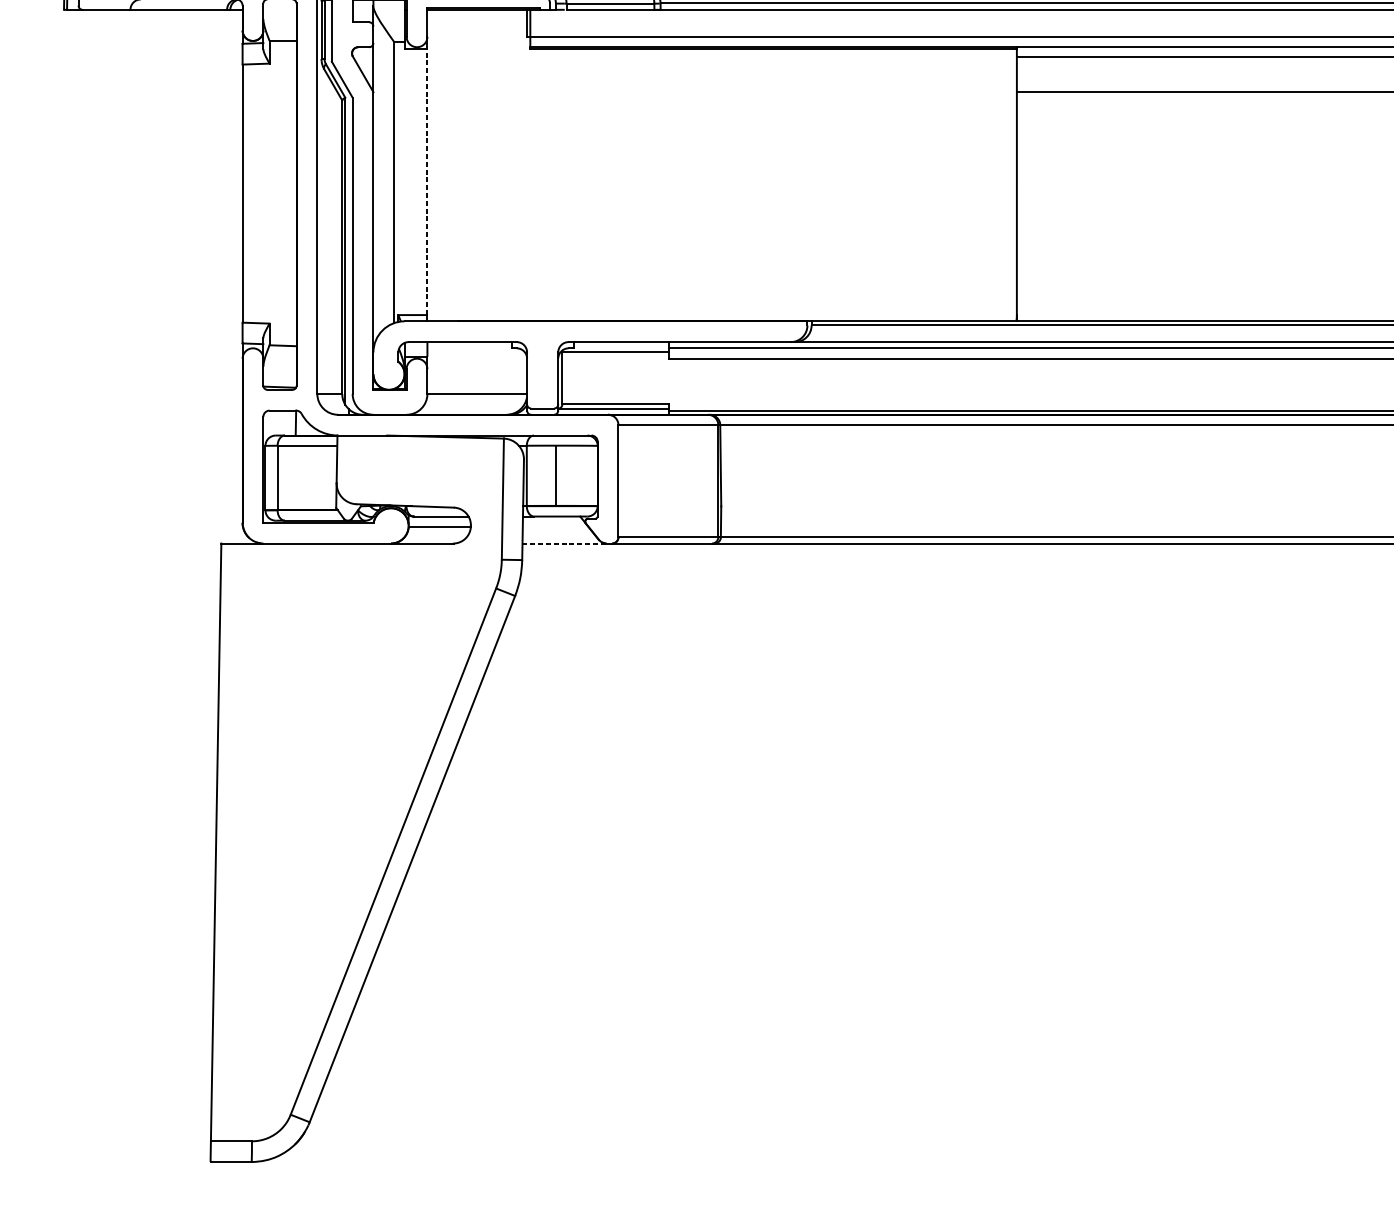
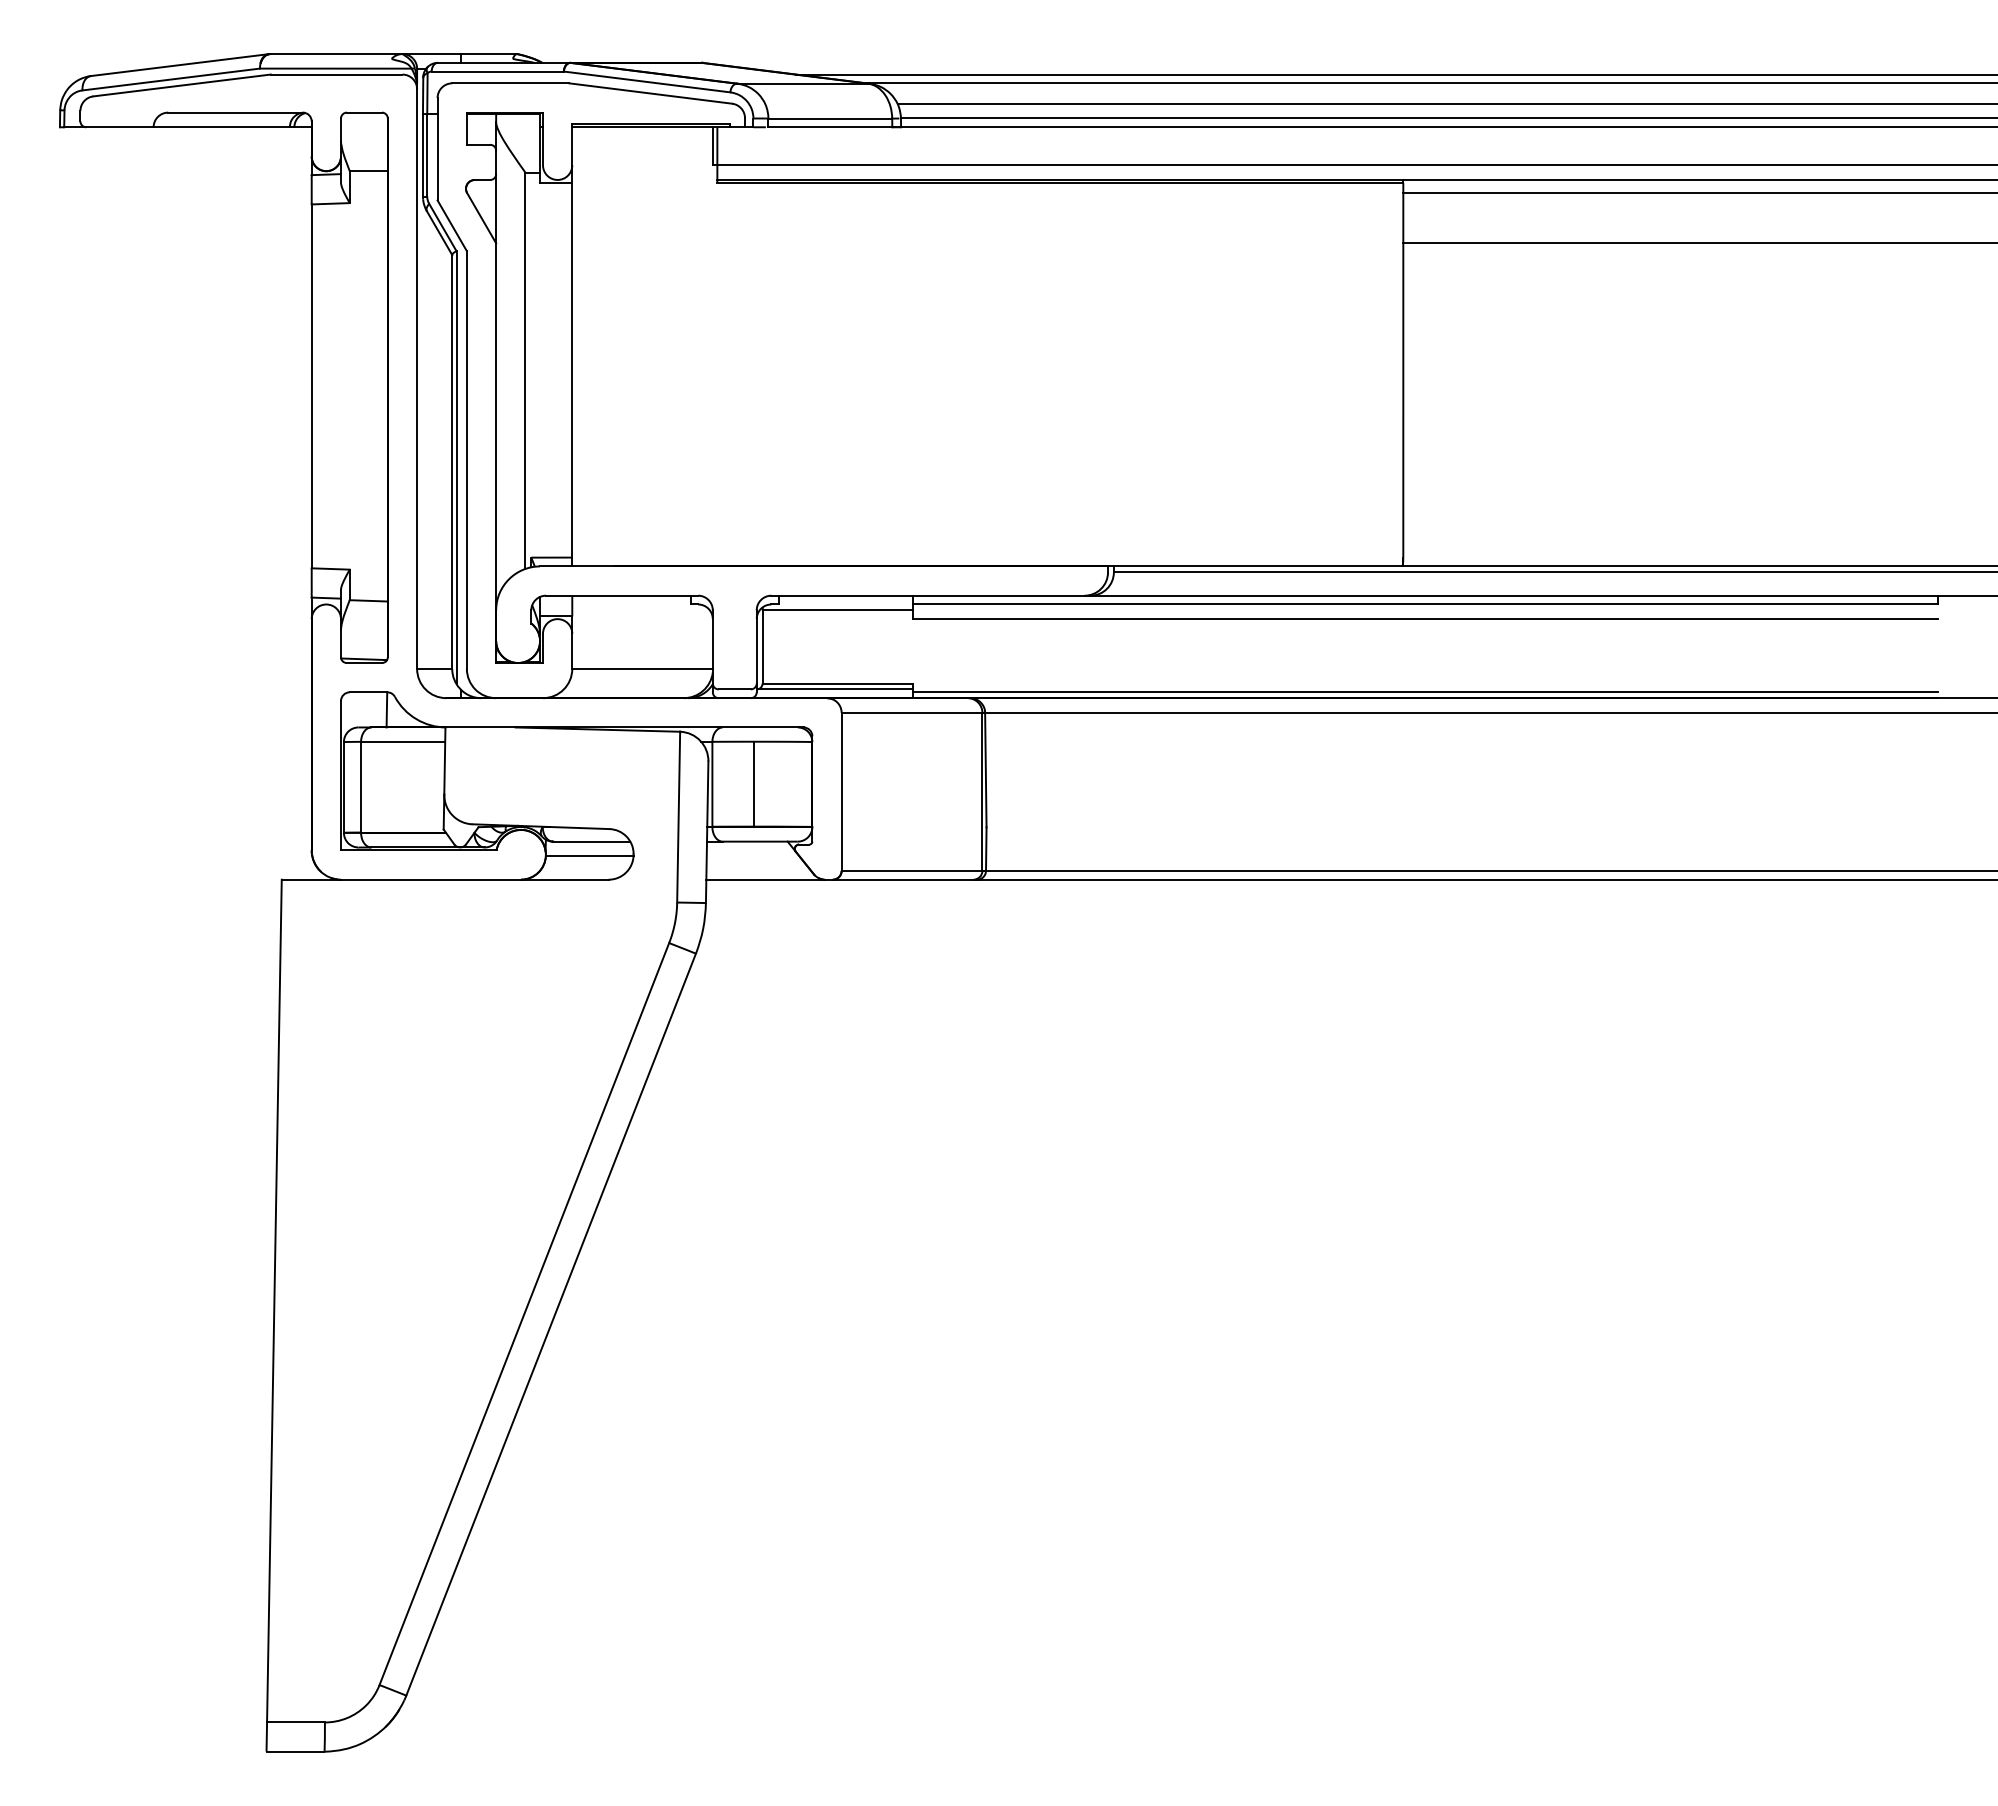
line: (427, 181) -> (572, 369), dashed -> solid
line: (565, 543) -> (766, 879), dashed -> solid

